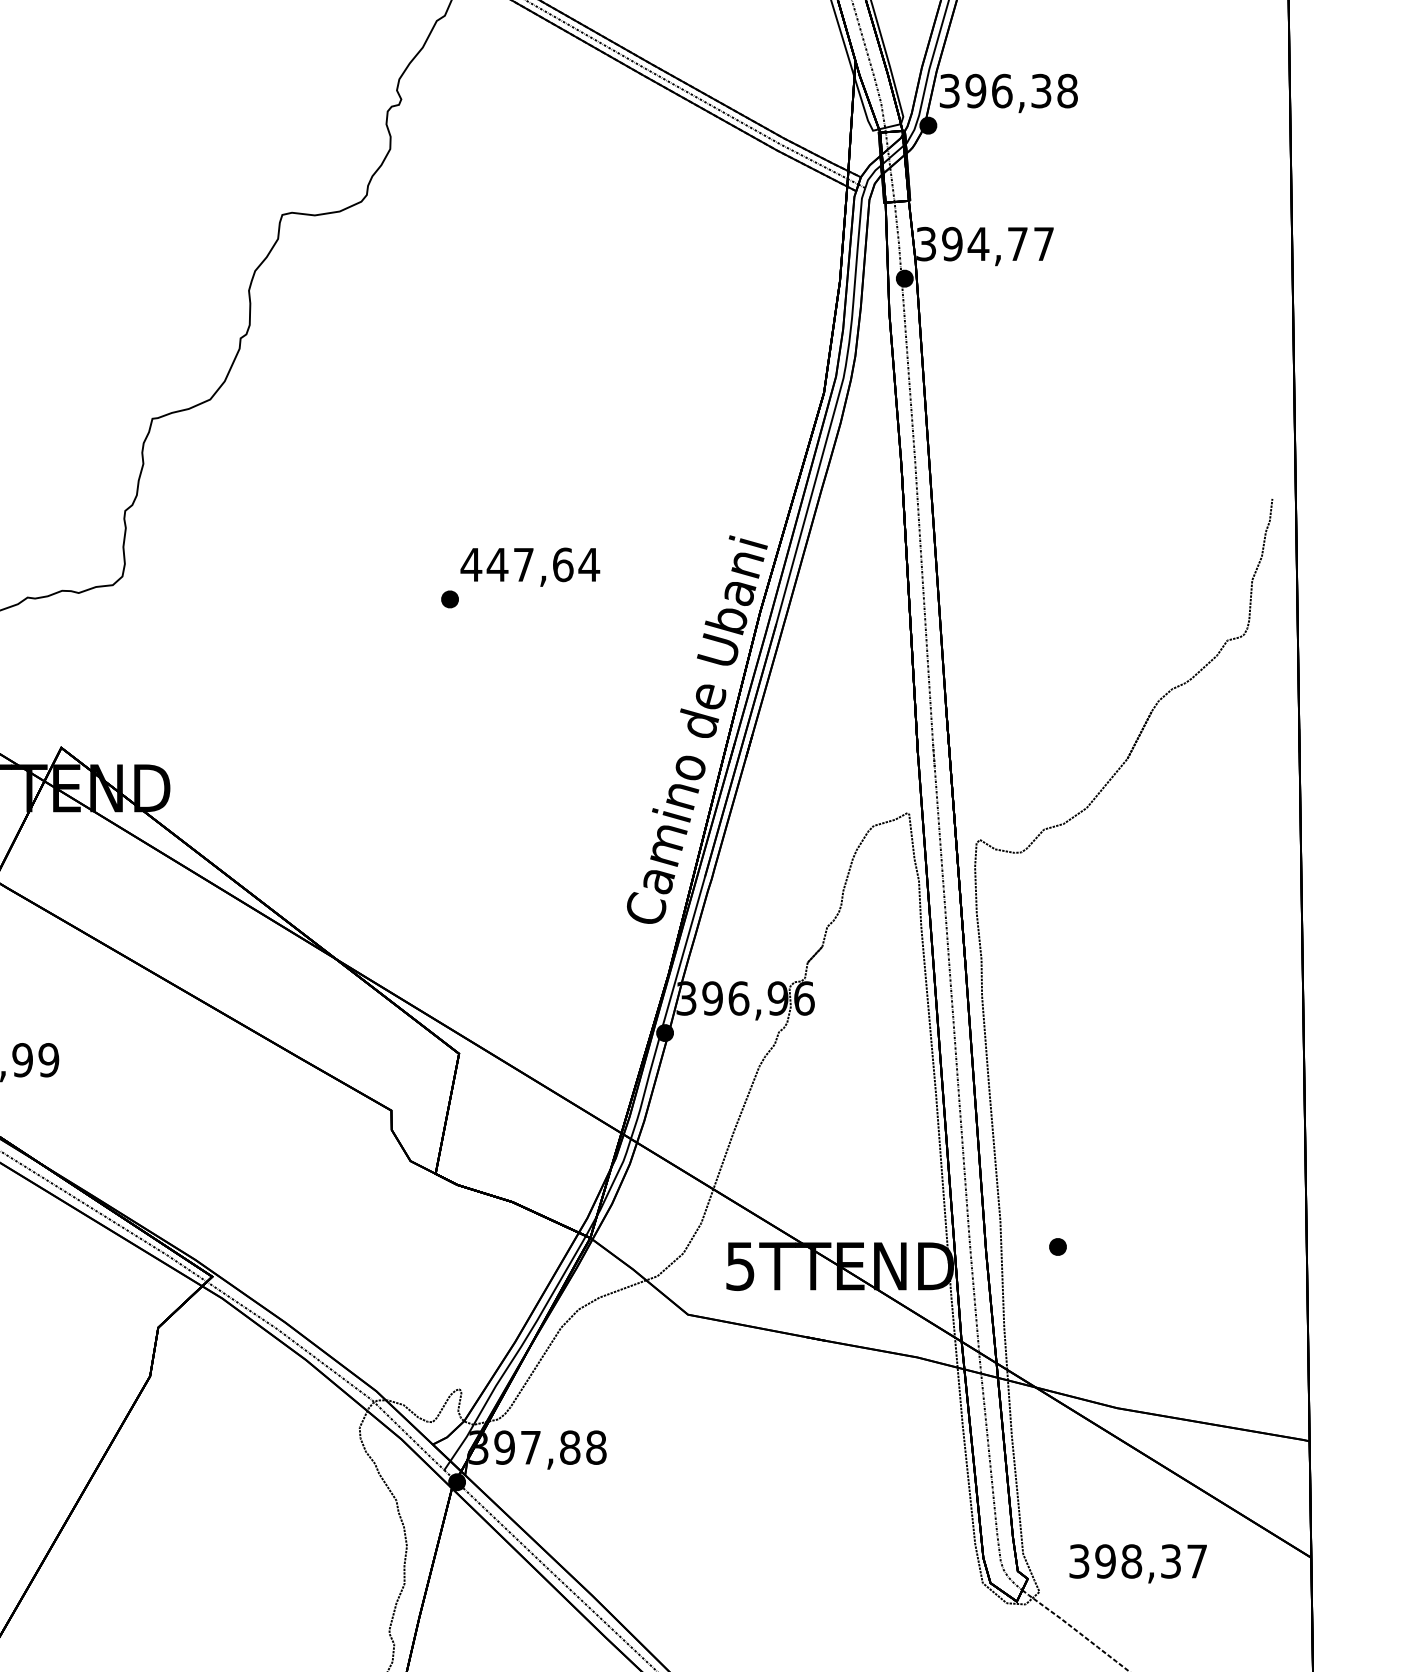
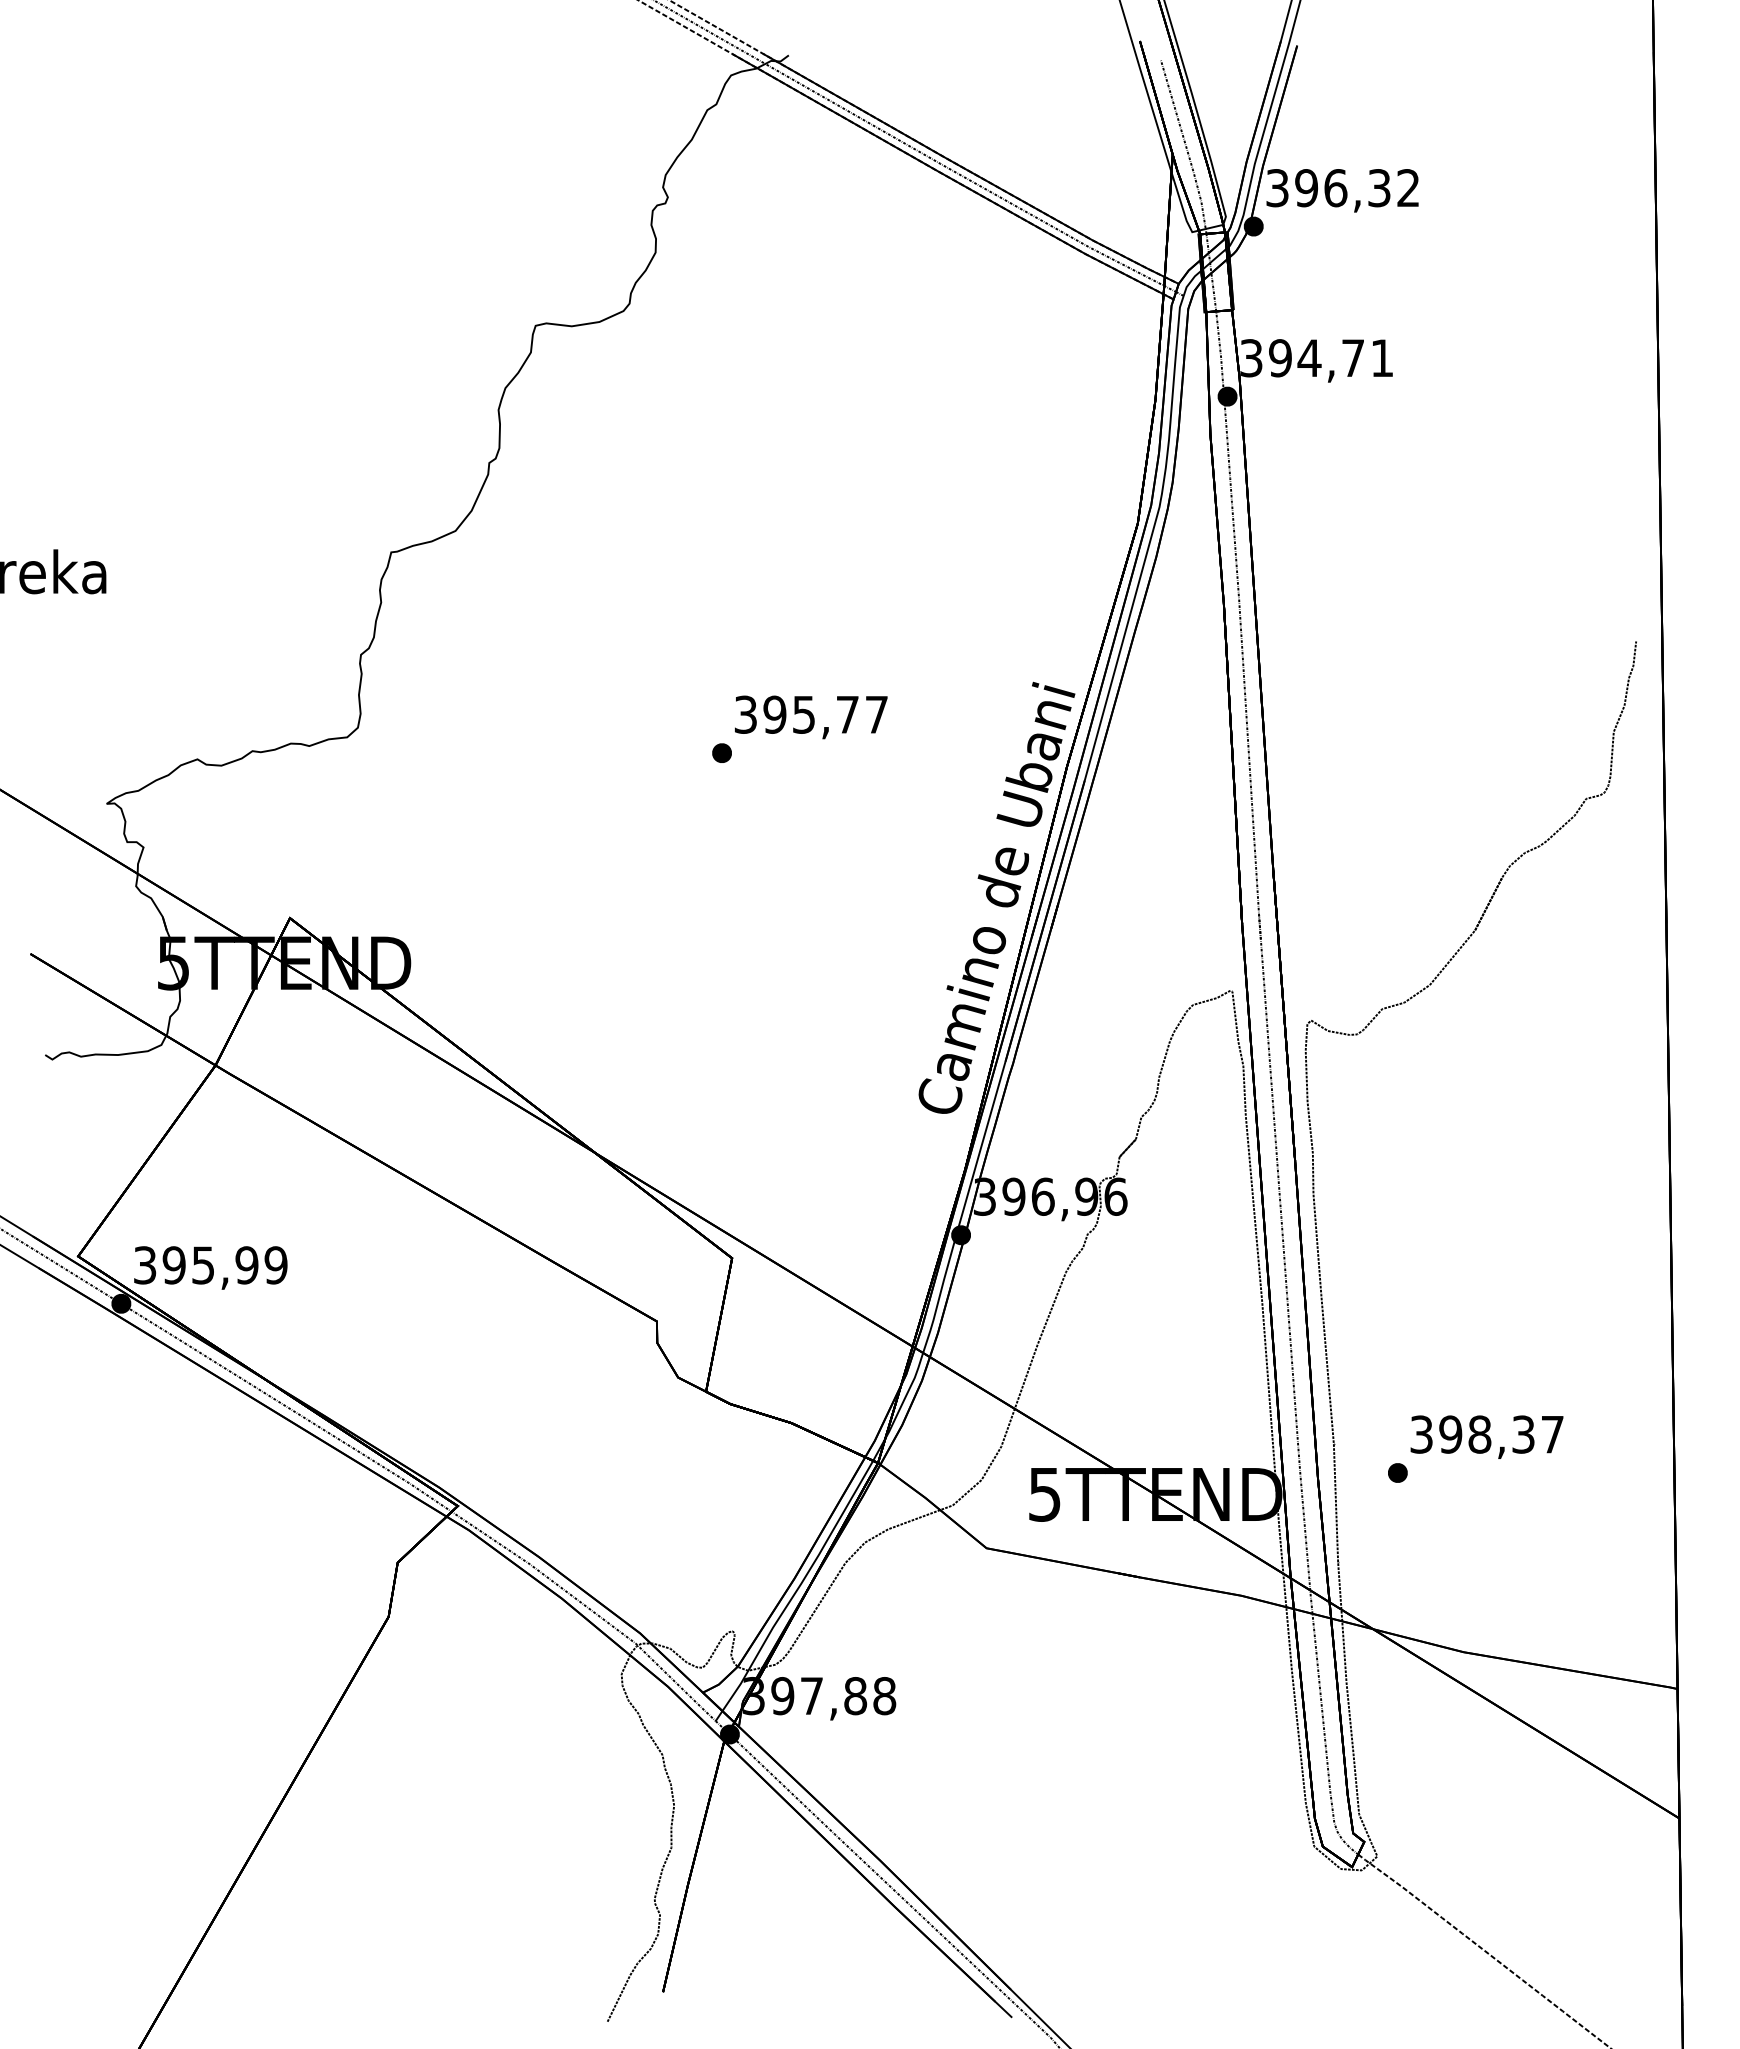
text: (1067, 91) -> (1408, 188), 396,38 -> 396,32
text: (1044, 243) -> (1382, 357), 394,77 -> 394,71
text: (529, 564) -> (810, 714), 447,64 -> 395,77
text: (1137, 1563) -> (1486, 1436), moved

